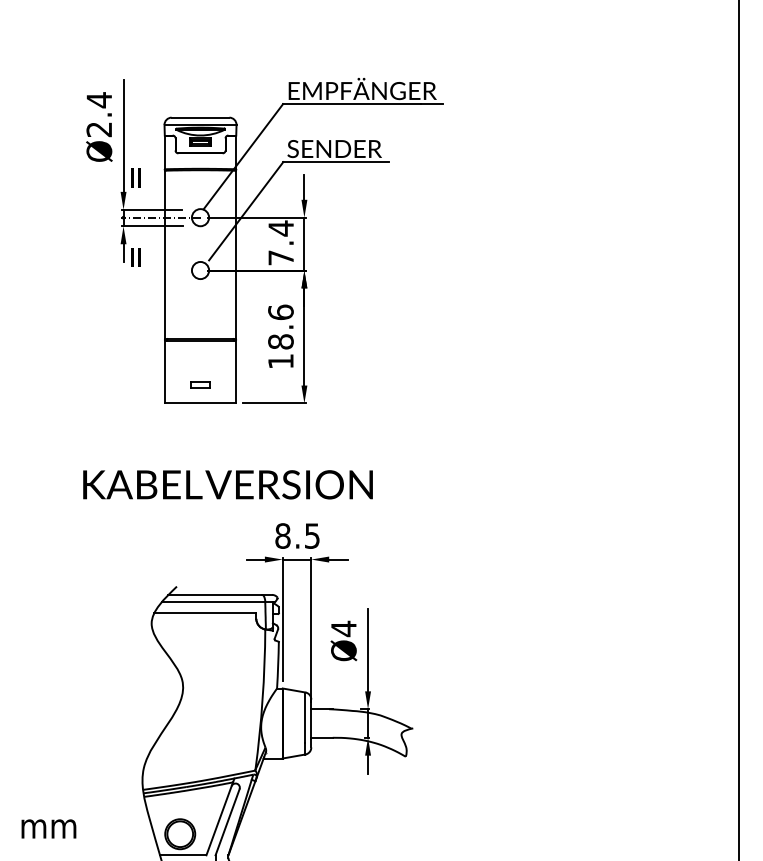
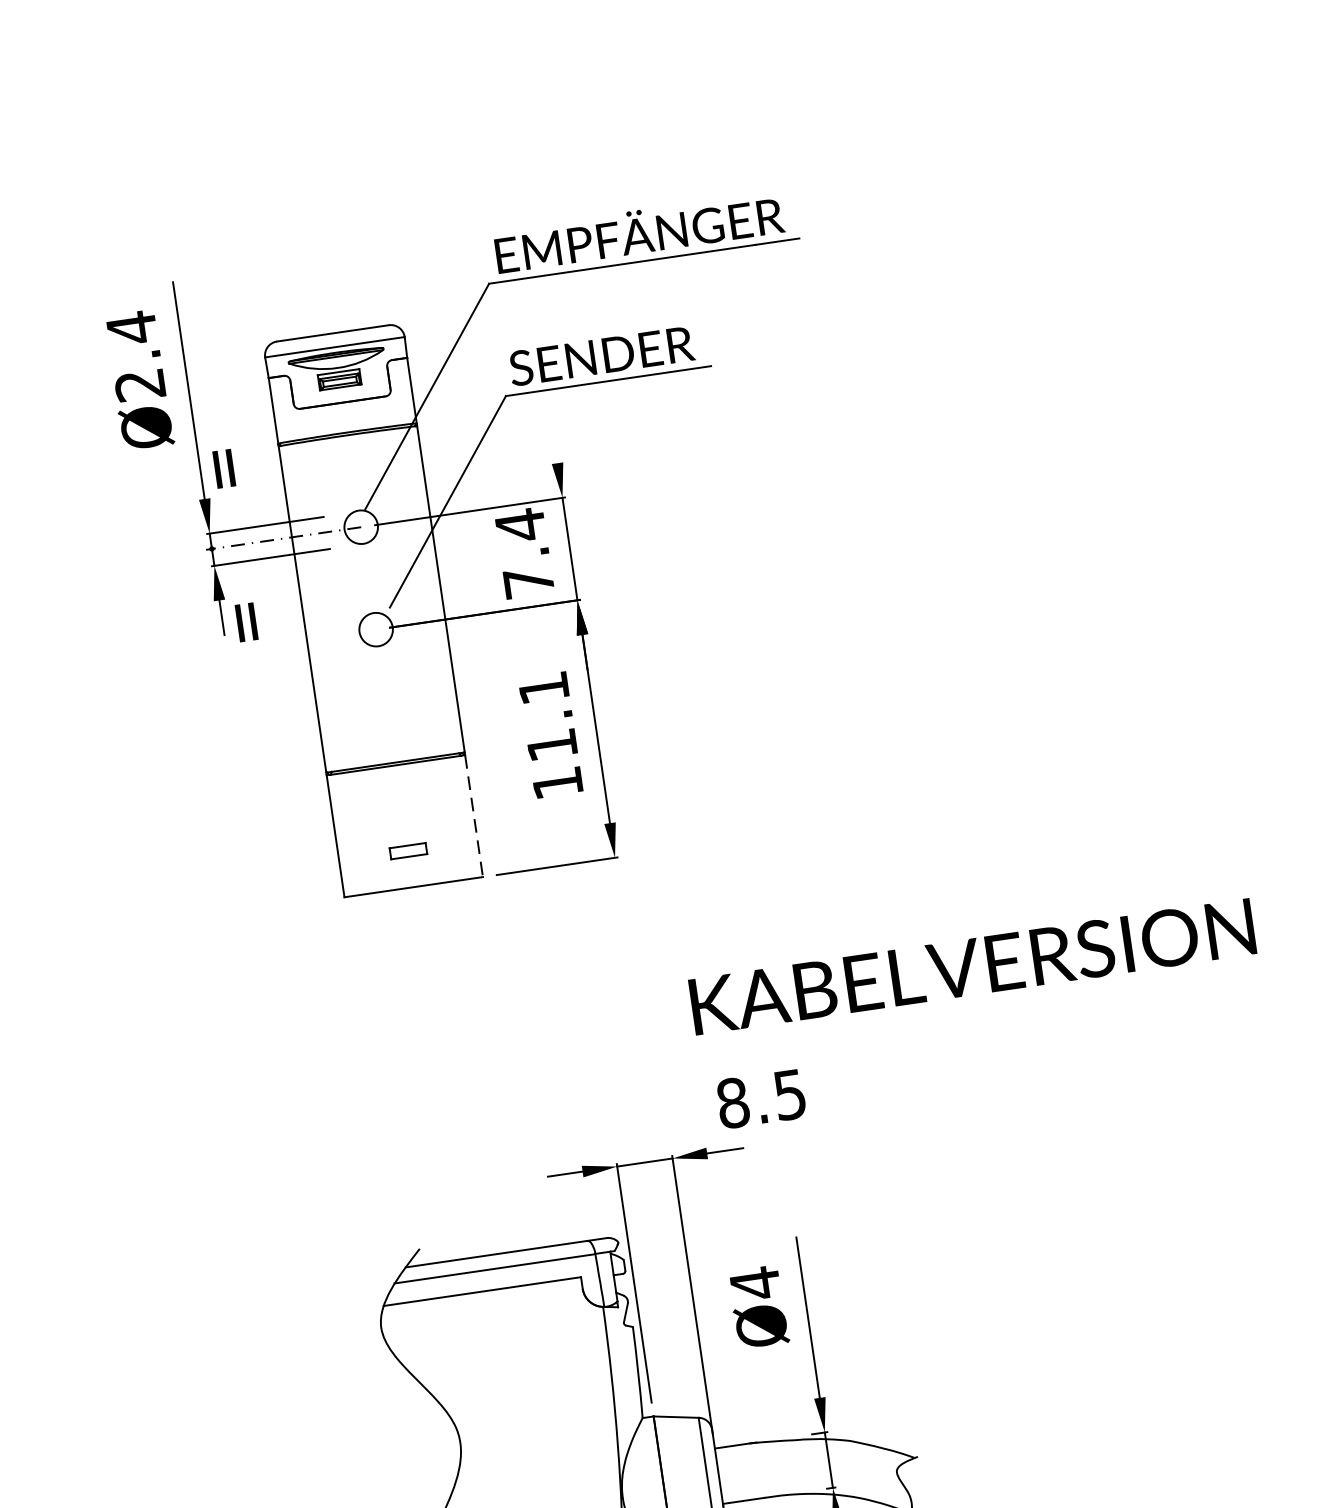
line: (304, 186) -> (553, 437), removed
text: (280, 326) -> (546, 715), 18.6 -> 11.1
line: (236, 372) -> (474, 817), solid -> dashed
text: (227, 484) -> (971, 966), moved
text: (297, 535) -> (761, 1097), moved

